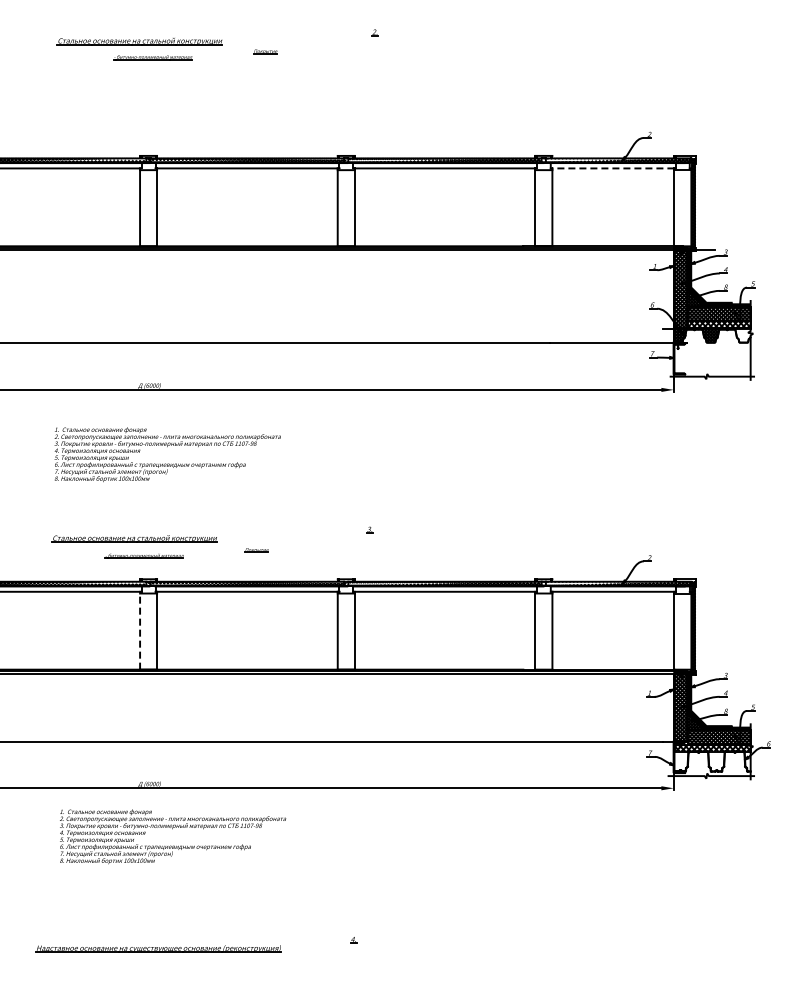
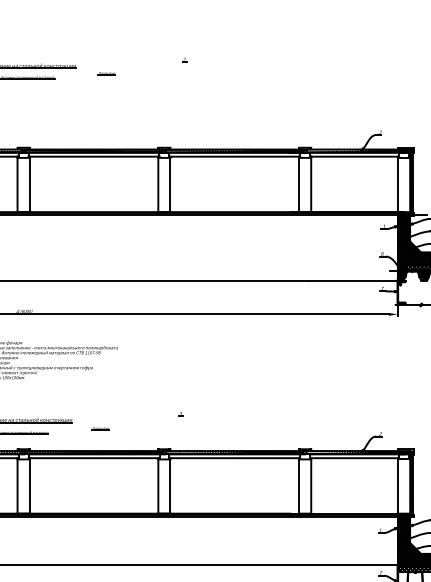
line: (612, 168) -> (354, 156), dashed -> solid
line: (140, 630) -> (17, 485), dashed -> solid

